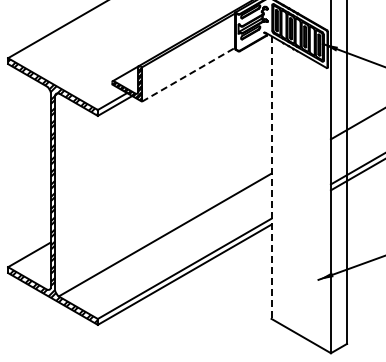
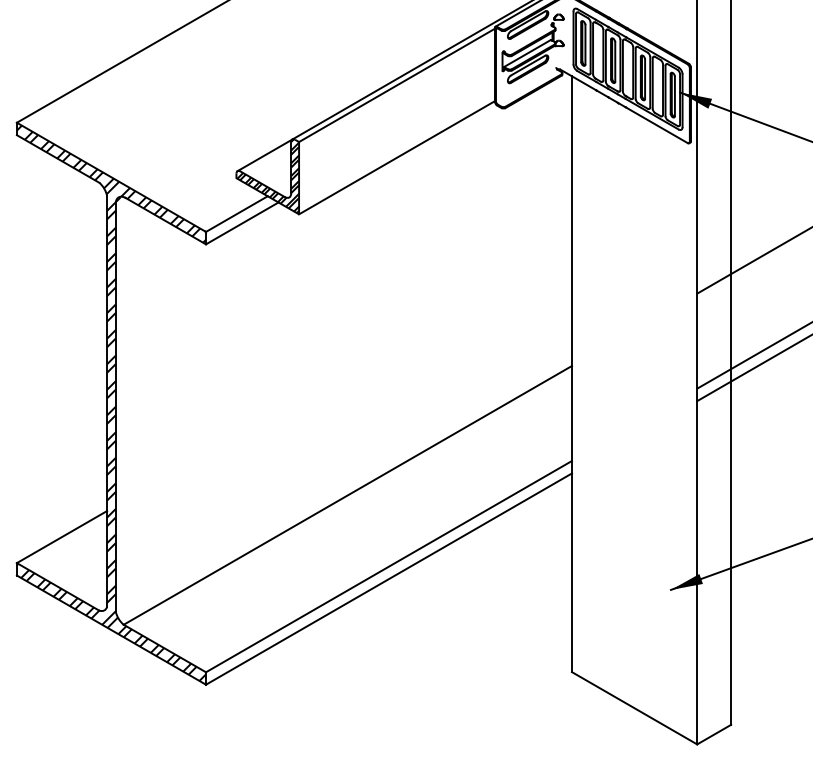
line: (188, 74) -> (397, 157), dashed -> solid
line: (271, 178) -> (571, 376), dashed -> solid

